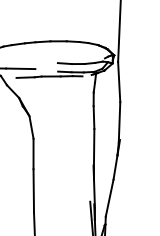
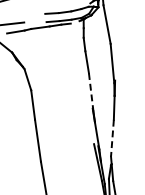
line: (94, 148) -> (91, 92), solid -> dashed
line: (109, 198) -> (112, 138), solid -> dashed

